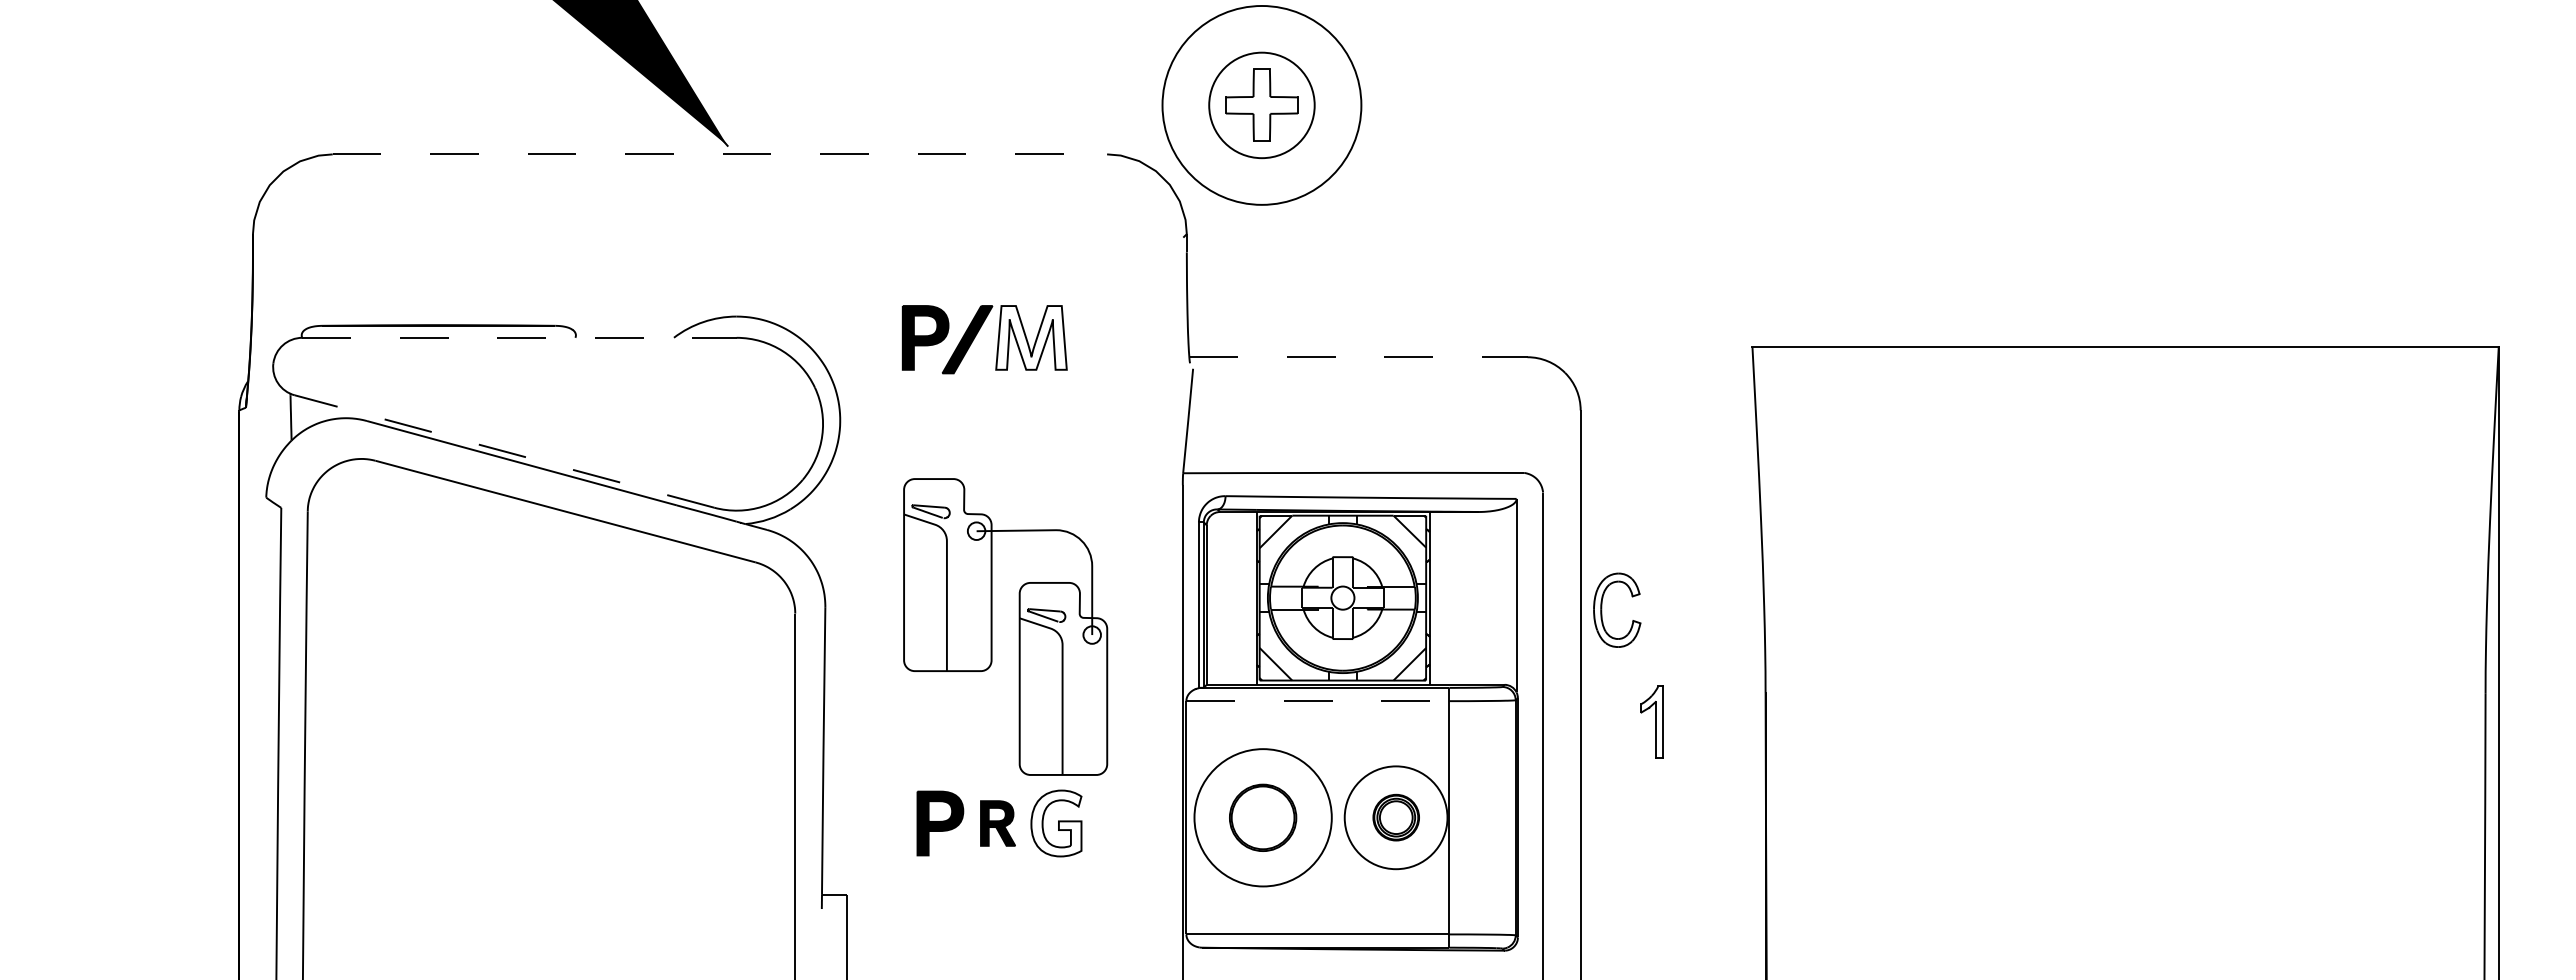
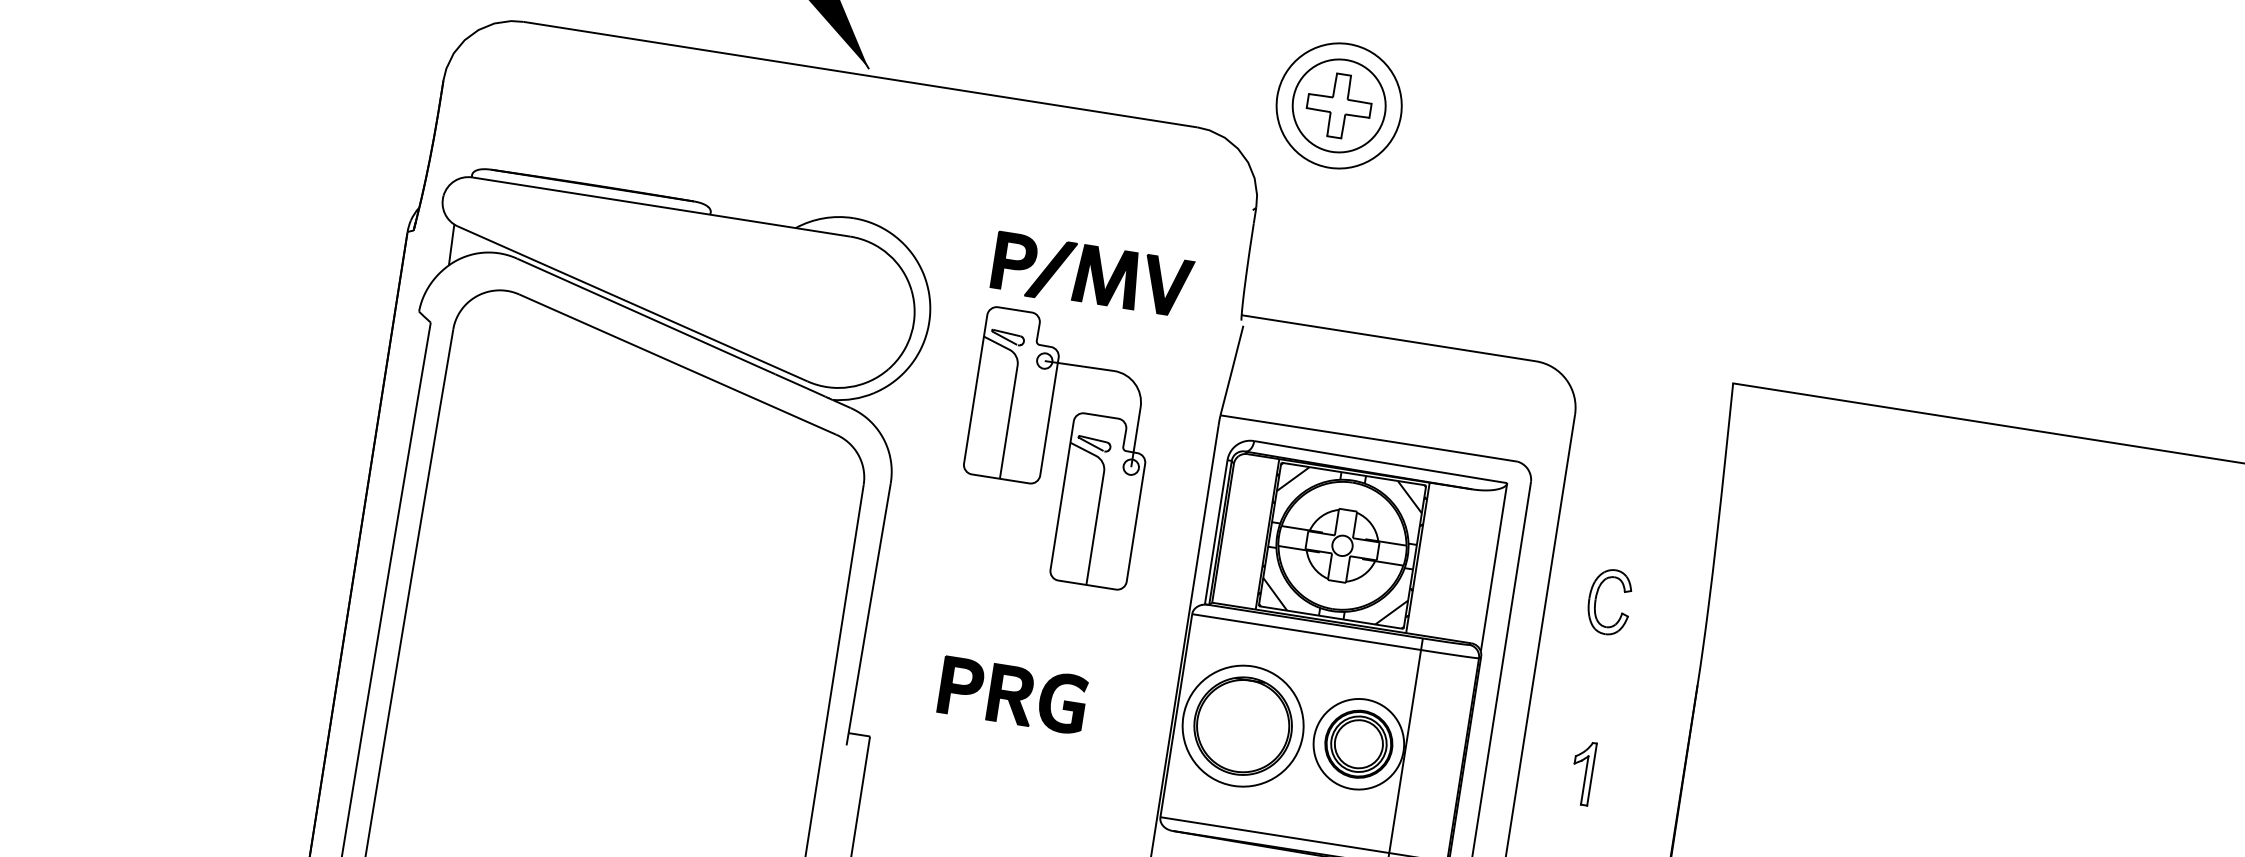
circle: (1261, 105) -> (1338, 105), size x0.71
line: (720, 154) -> (861, 74), dashed -> solid
line: (520, 337) -> (662, 206), dashed -> solid
fill: (1031, 337) -> (1106, 276), added
part: (1100, 337) -> (1167, 285), added
line: (1358, 357) -> (1388, 338), dashed -> solid
line: (504, 451) -> (632, 303), dashed -> solid
part: (1602, 609) -> (1596, 599), moved
part: (992, 626) -> (1045, 446), moved
line: (1318, 701) -> (1307, 632), dashed -> solid
part: (1651, 721) -> (1582, 772), moved
part: (1262, 817) -> (1242, 725), size x1.67
part: (1396, 817) -> (1359, 744), size x1.67
part: (997, 823) -> (1011, 694), size x1.43
fill: (1056, 823) -> (1062, 702), added

